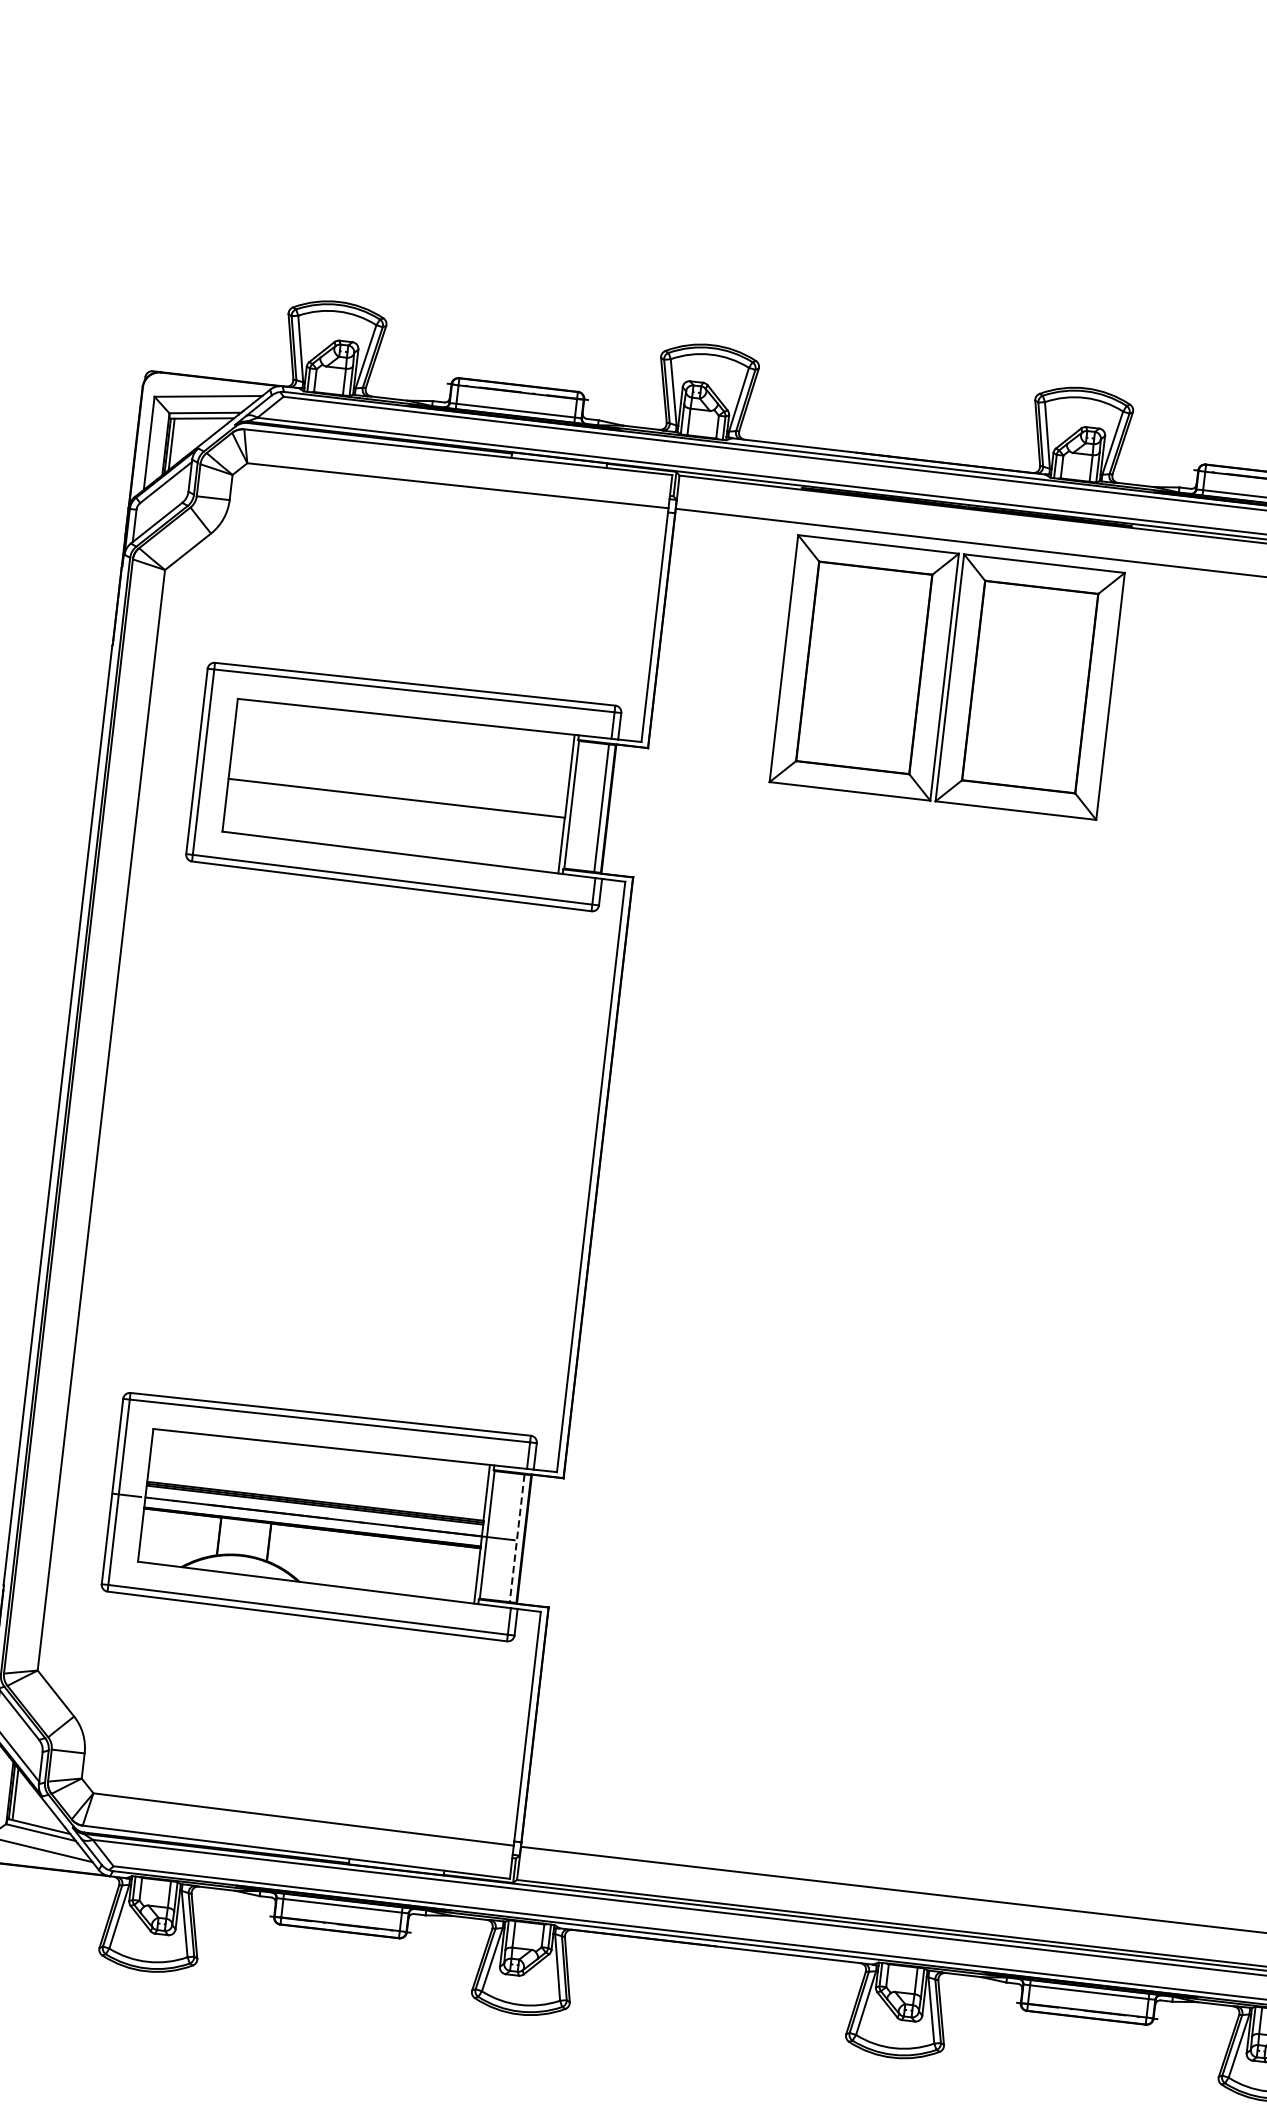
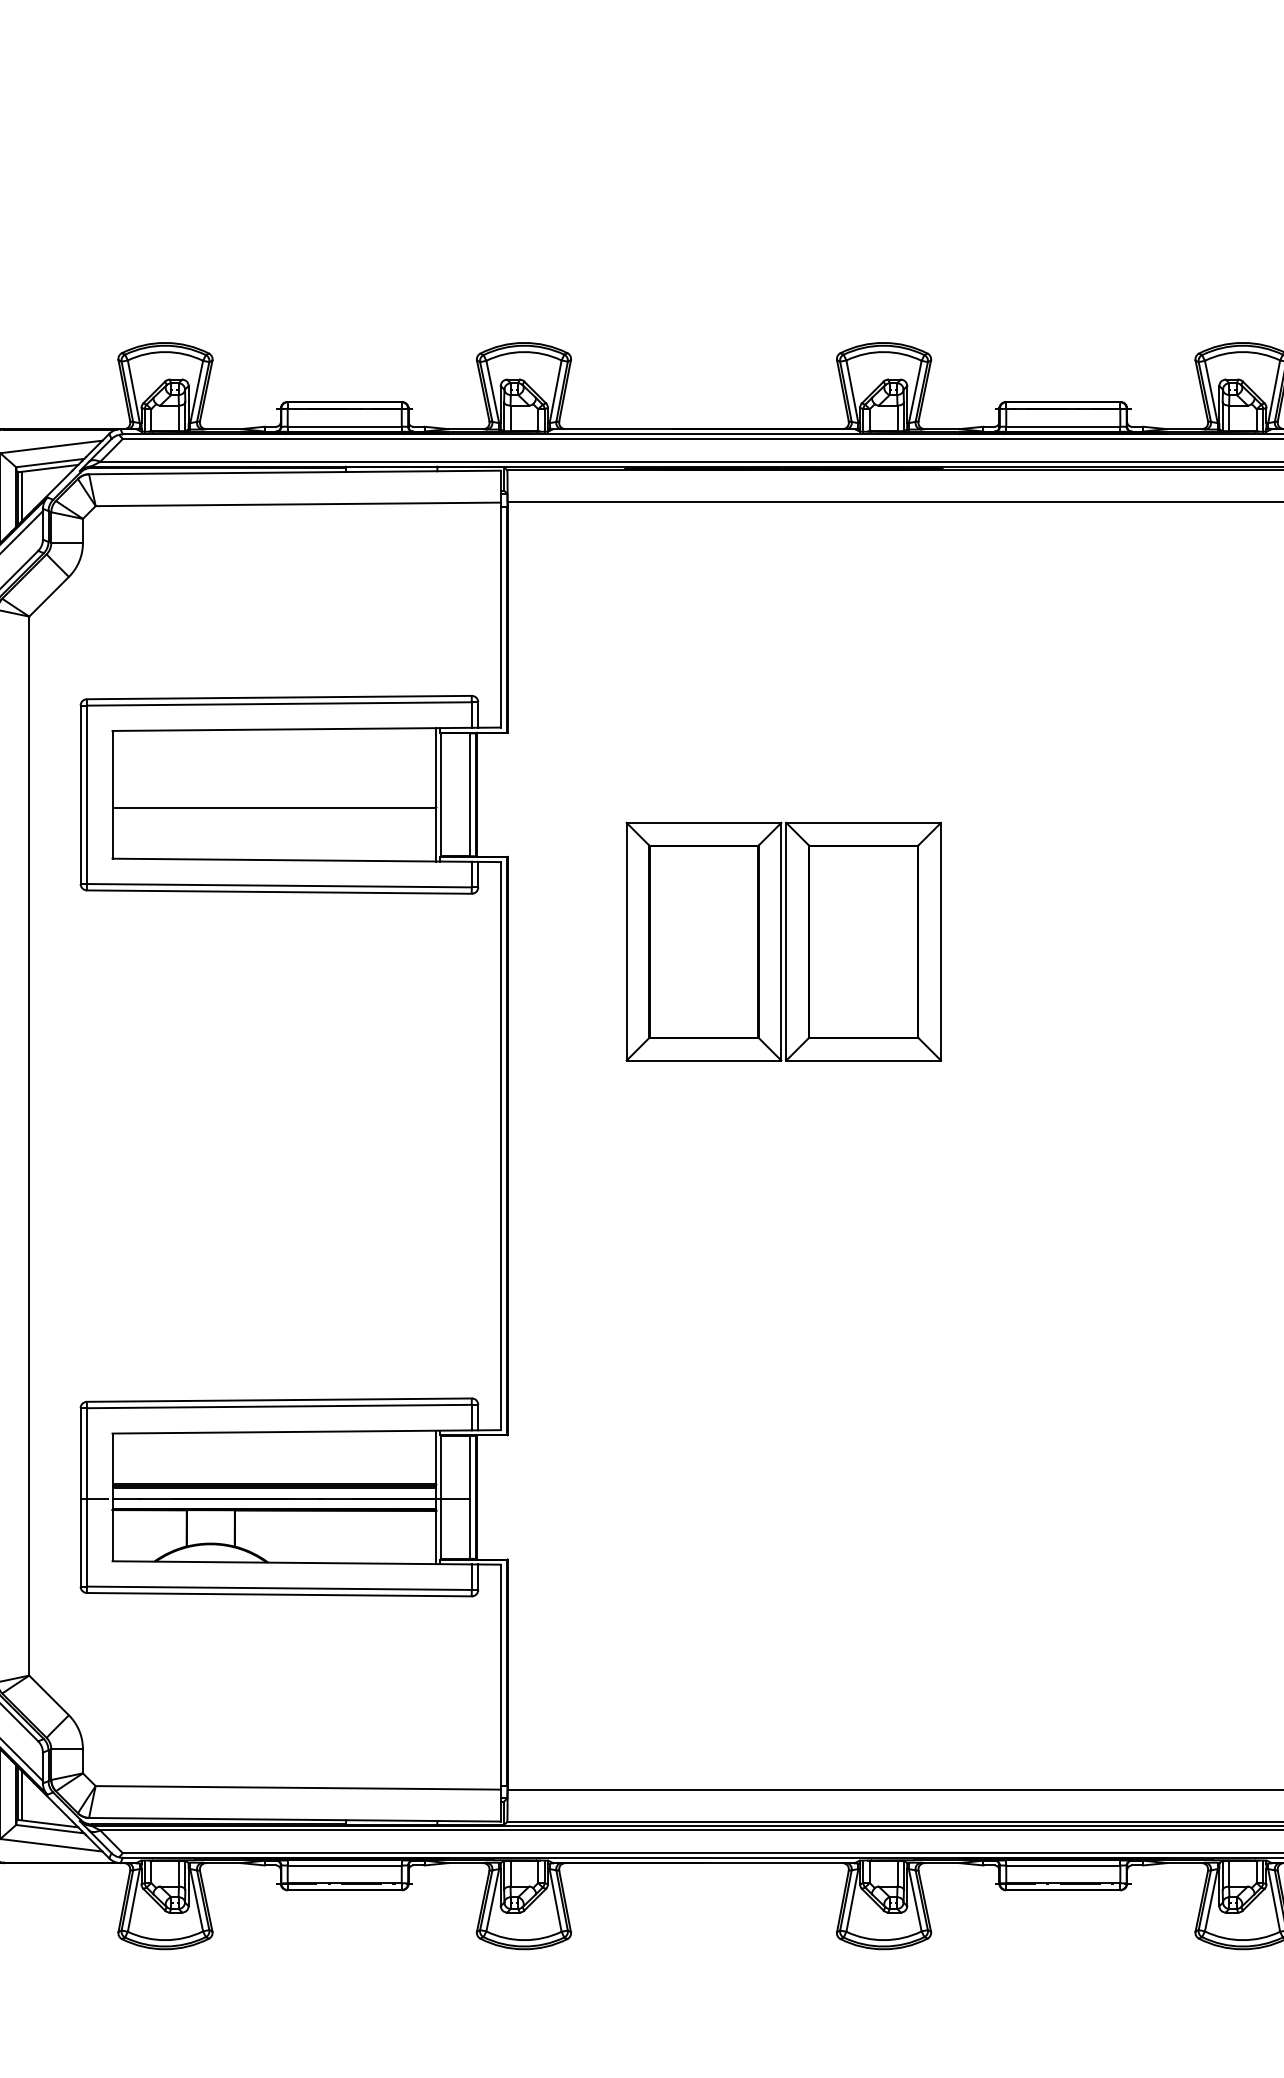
part: (946, 677) -> (783, 941), moved
line: (517, 1538) -> (470, 1497), dashed -> solid

